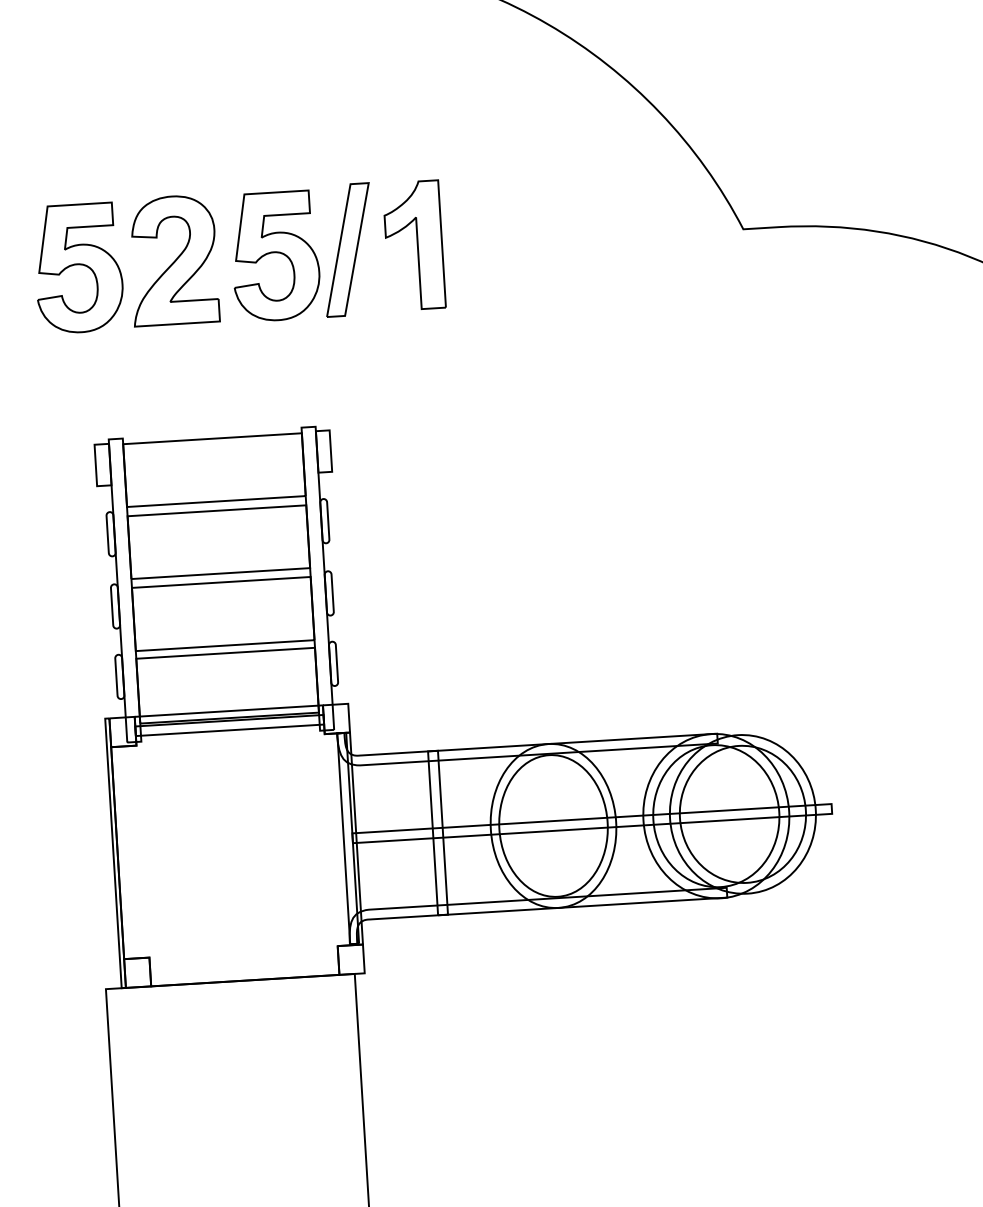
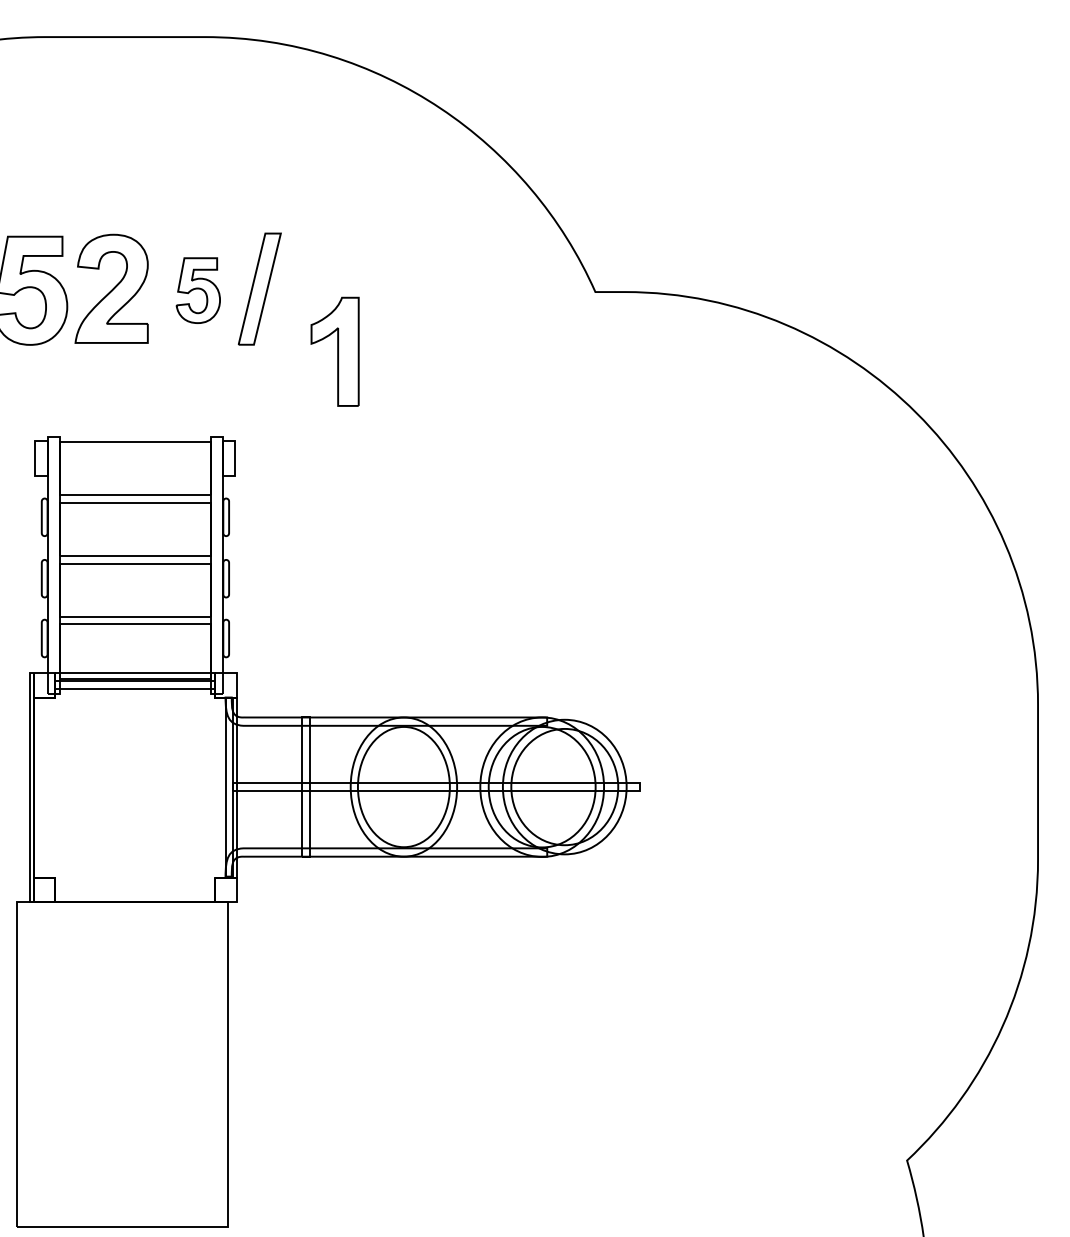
part: (413, 245) -> (334, 351), moved
part: (275, 256) -> (198, 290), size x0.6

